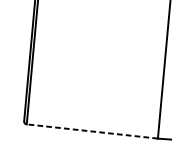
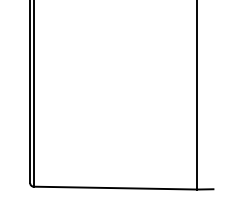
line: (92, 131) -> (115, 188), dashed -> solid

